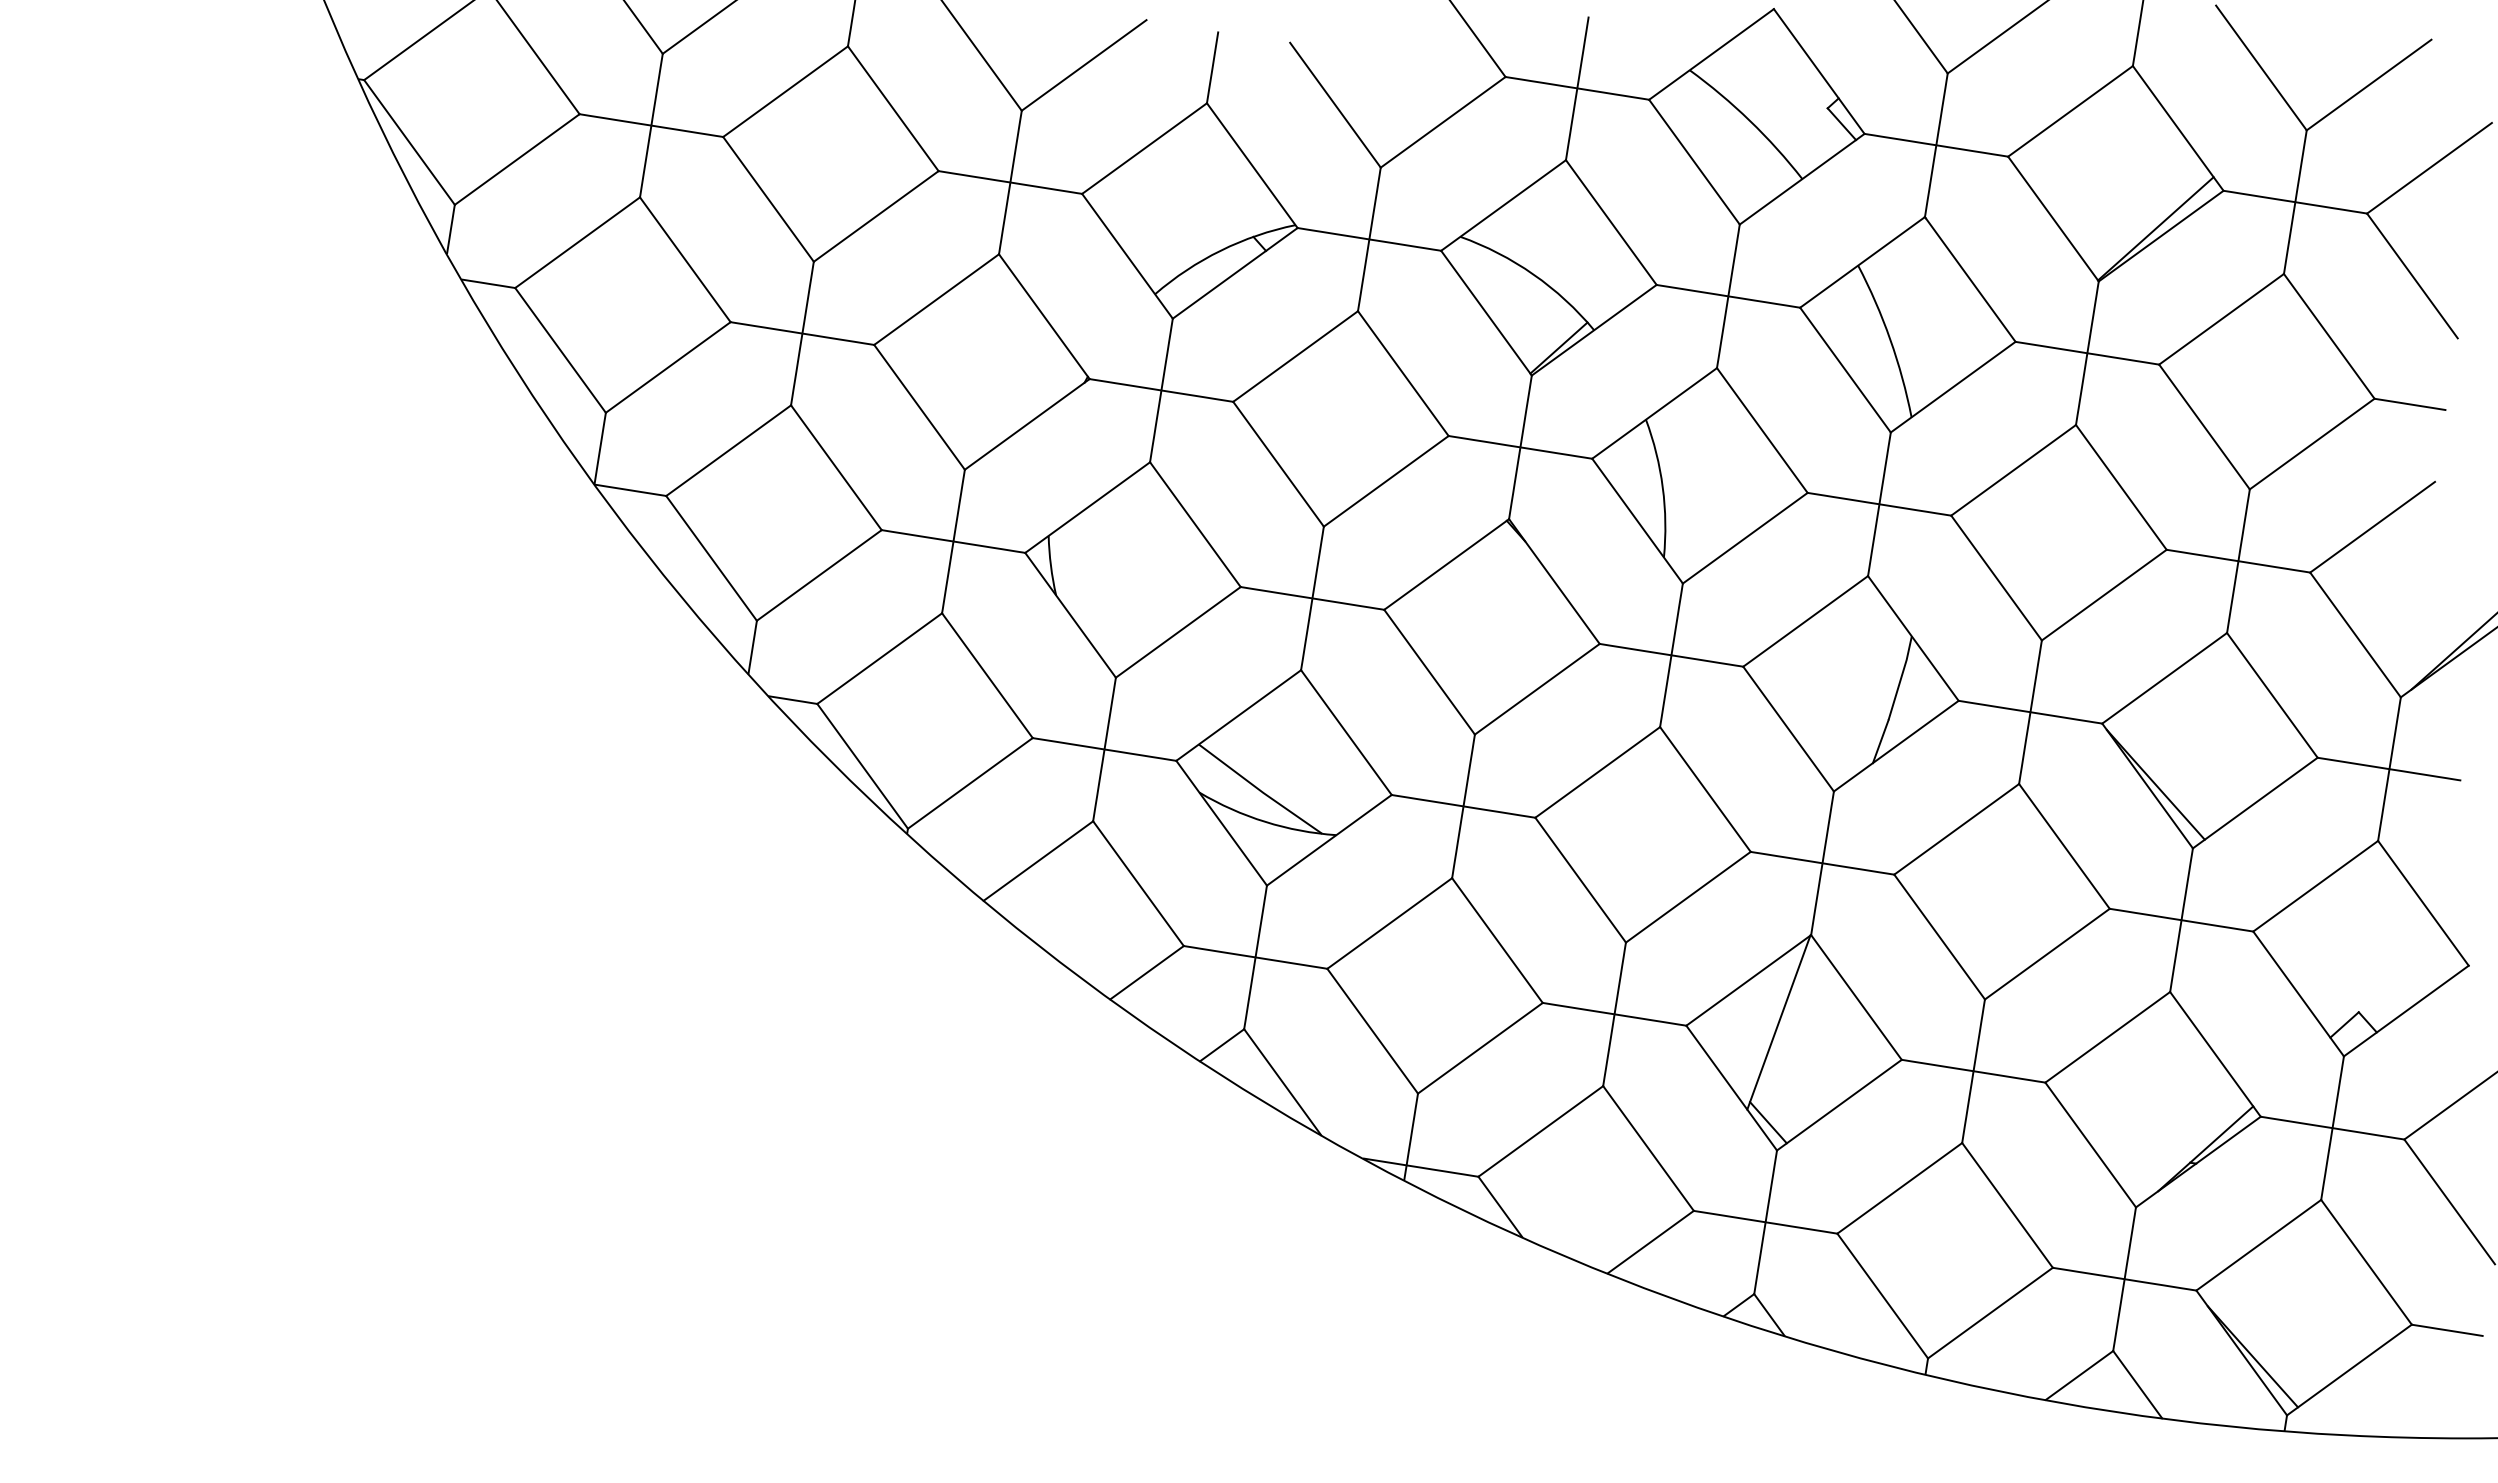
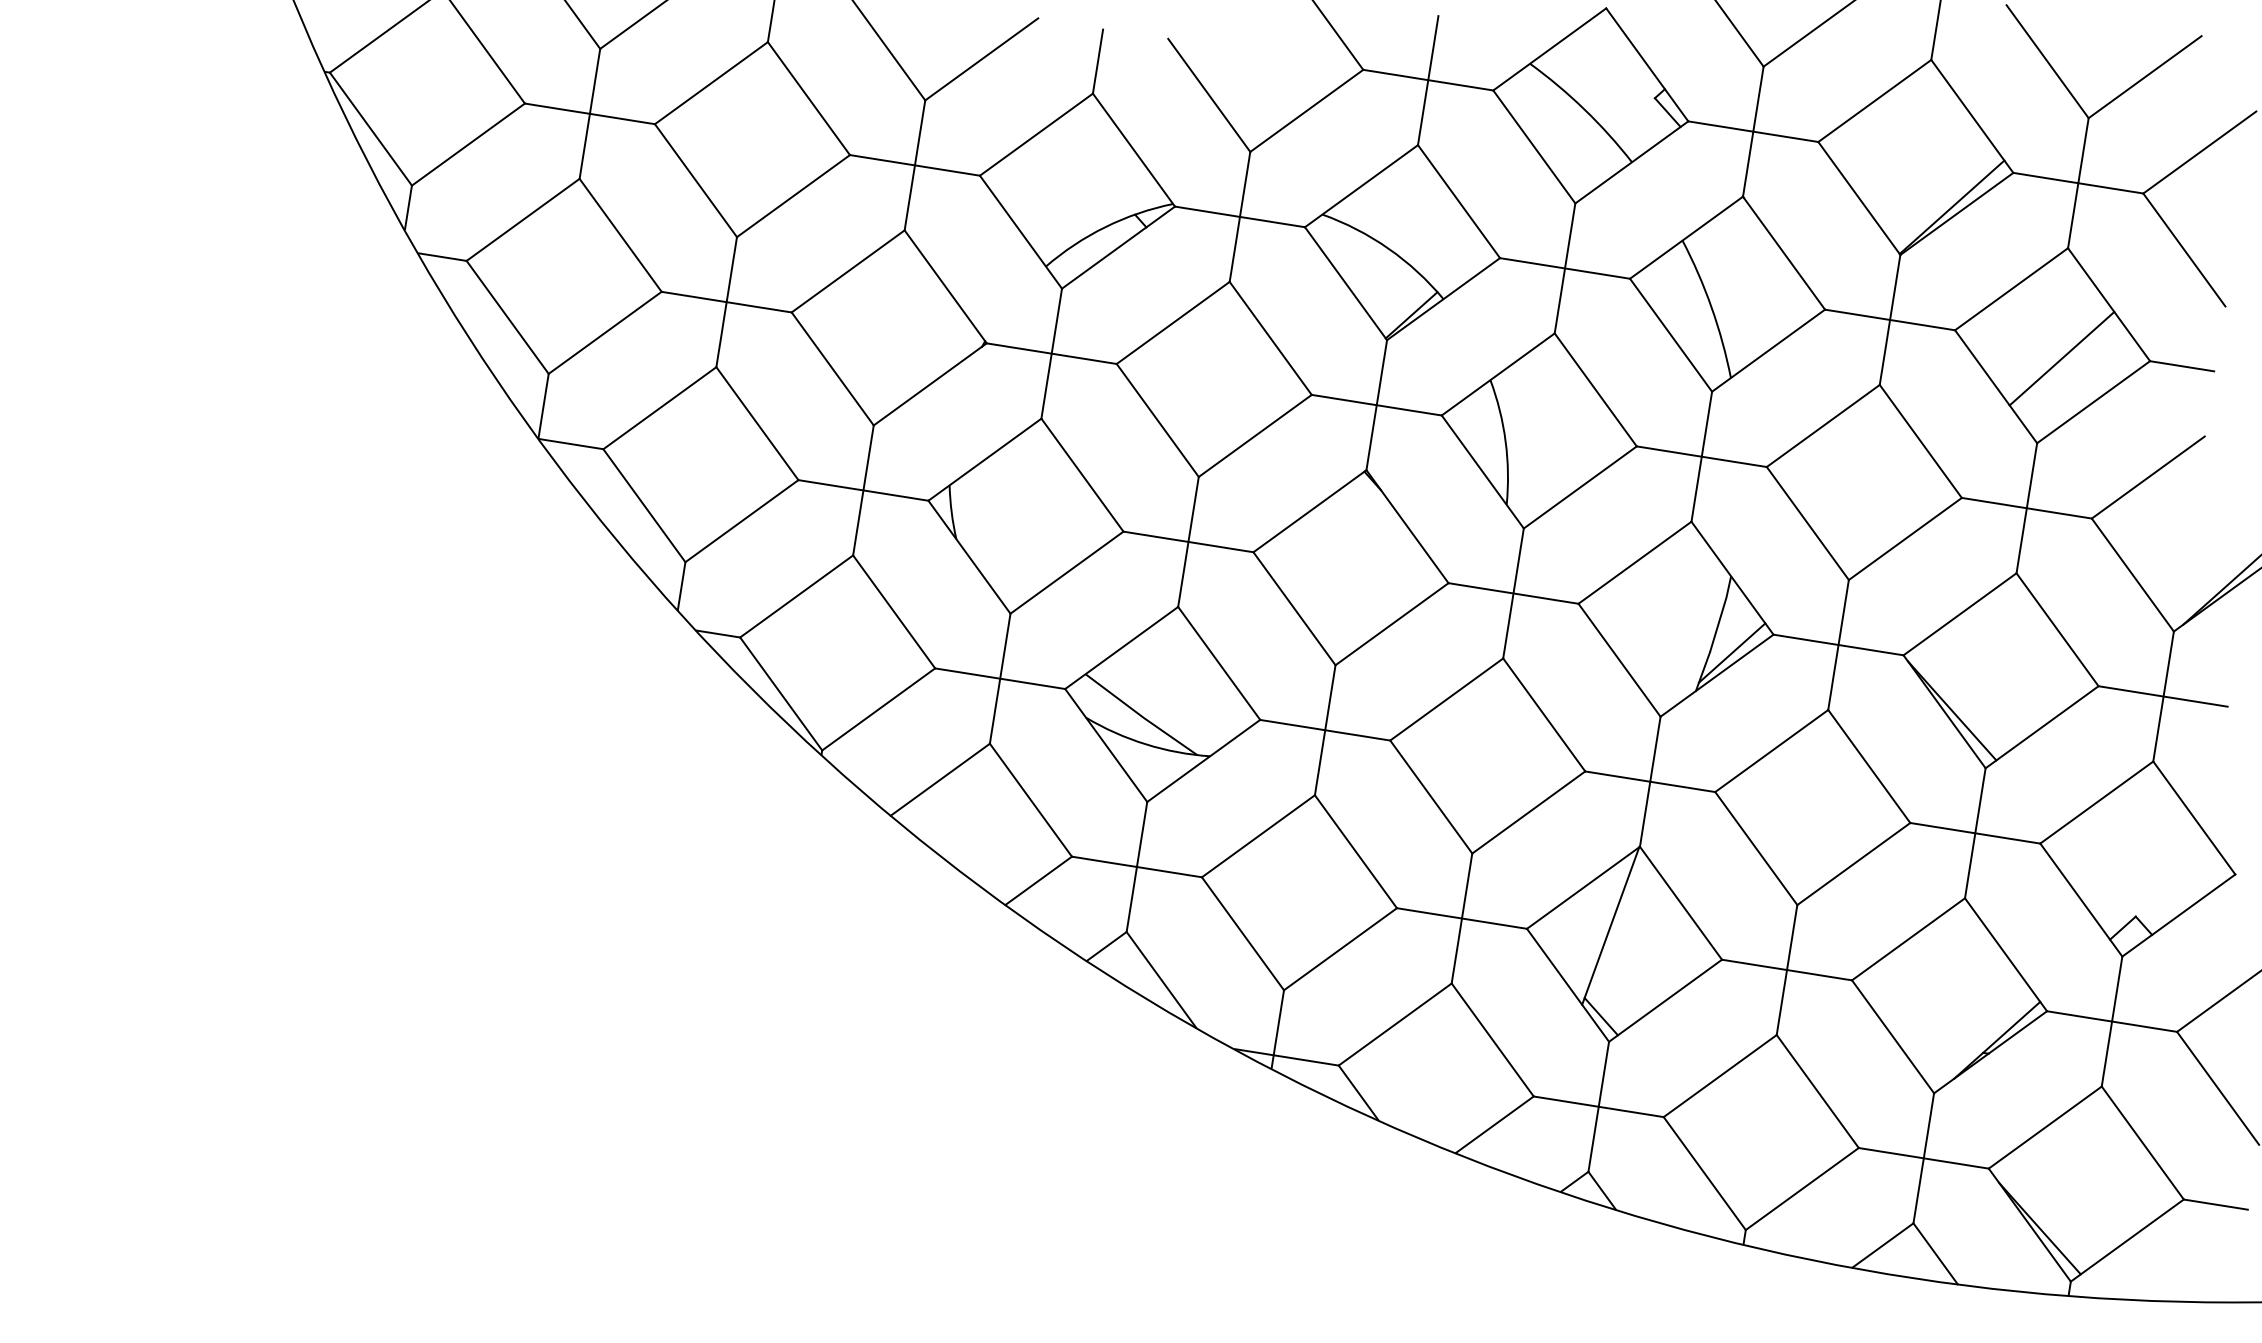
line: (2277, 395) -> (2062, 358), added
line: (1912, 720) -> (1731, 652), added

